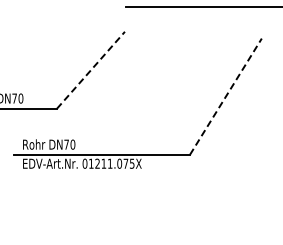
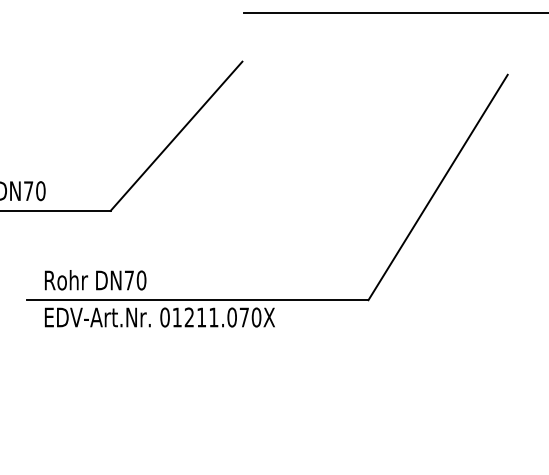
line: (91, 69) -> (177, 134), dashed -> solid
line: (226, 96) -> (439, 187), dashed -> solid
text: (131, 163) -> (255, 316), 01211.075X -> 01211.070X

